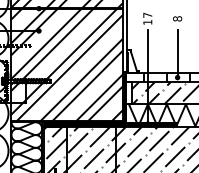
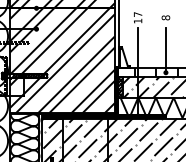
hatch: (126, 92) -> (118, 86), added

